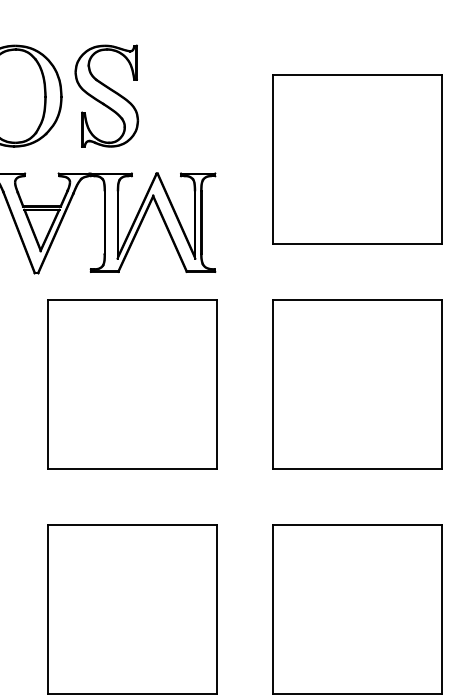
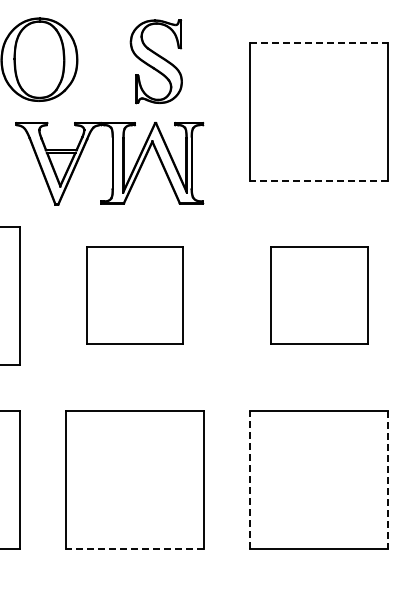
line: (357, 75) -> (319, 42), solid -> dashed
part: (105, 95) -> (155, 61), moved
line: (356, 243) -> (318, 180), solid -> dashed
part: (131, 384) -> (134, 295), size x0.7
part: (356, 384) -> (318, 295), size x0.7
line: (273, 609) -> (250, 479), solid -> dashed
line: (441, 610) -> (388, 480), solid -> dashed
line: (131, 693) -> (134, 548), solid -> dashed

